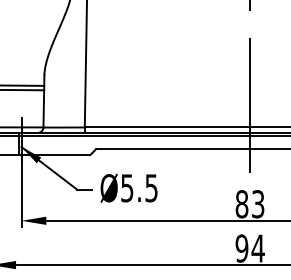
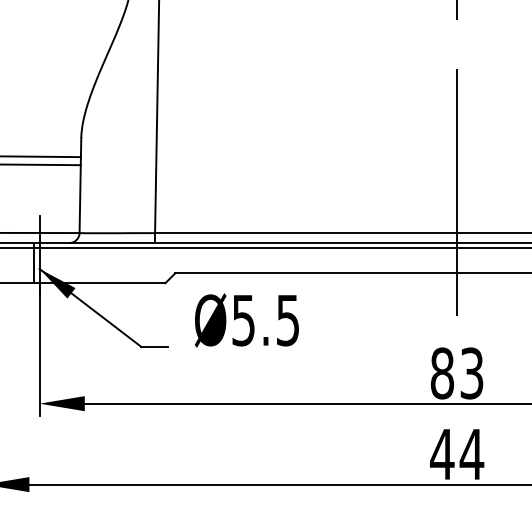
text: (128, 187) -> (245, 319), moved
text: (241, 248) -> (441, 454), 94 -> 44

